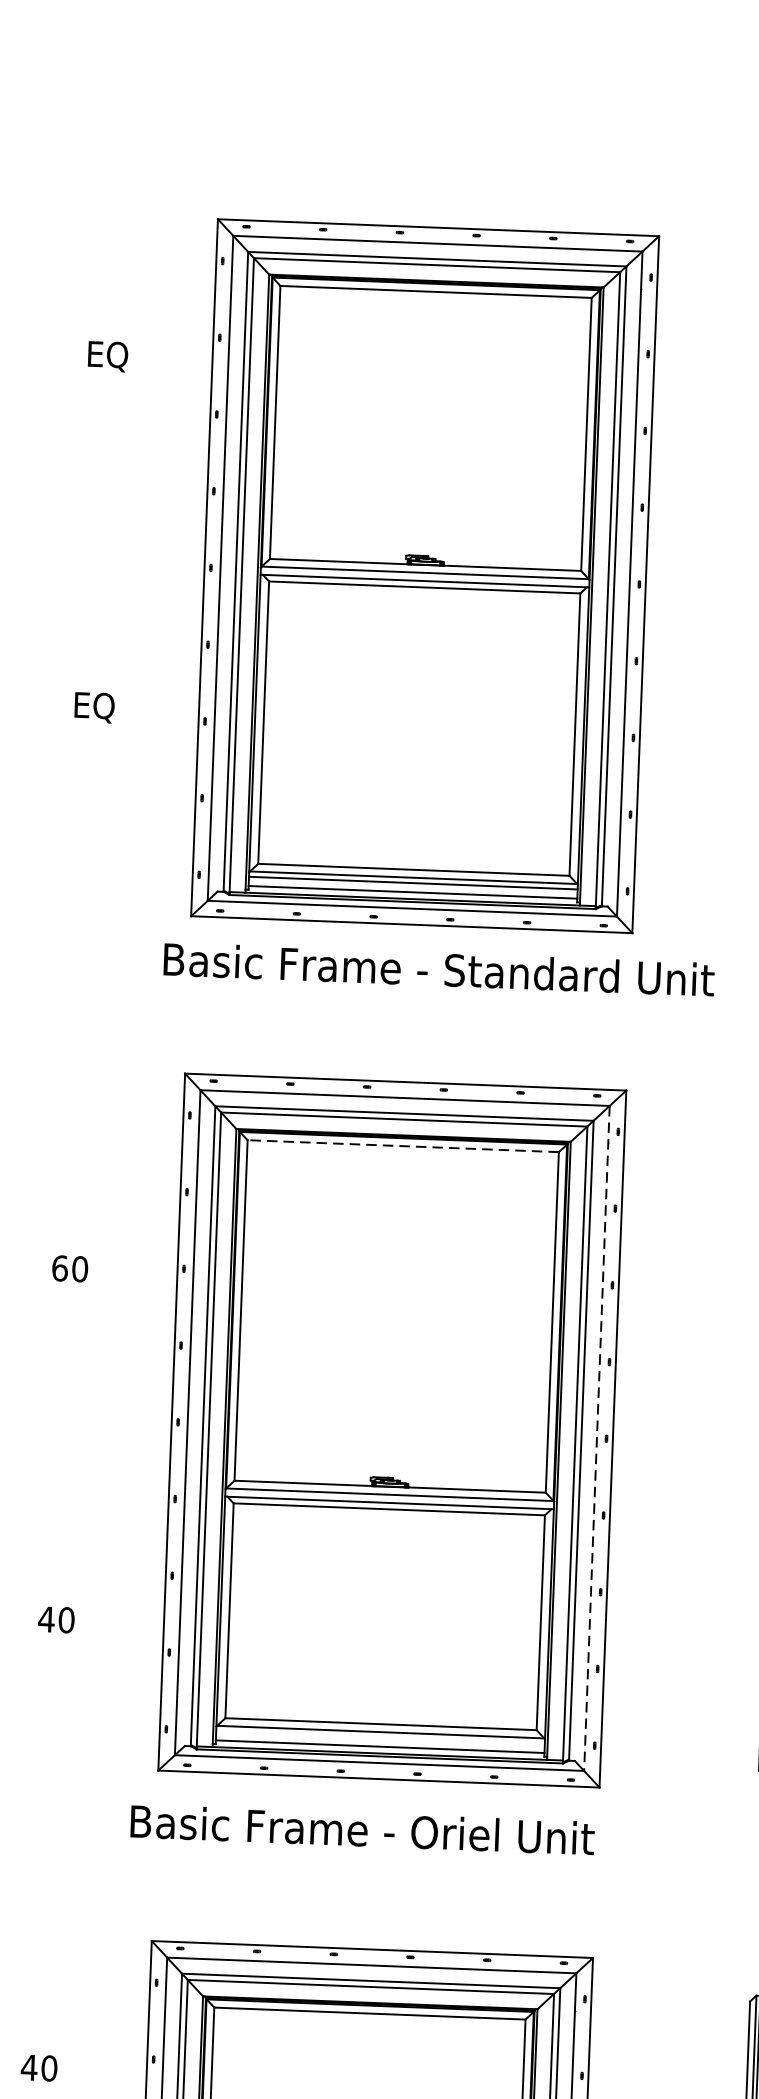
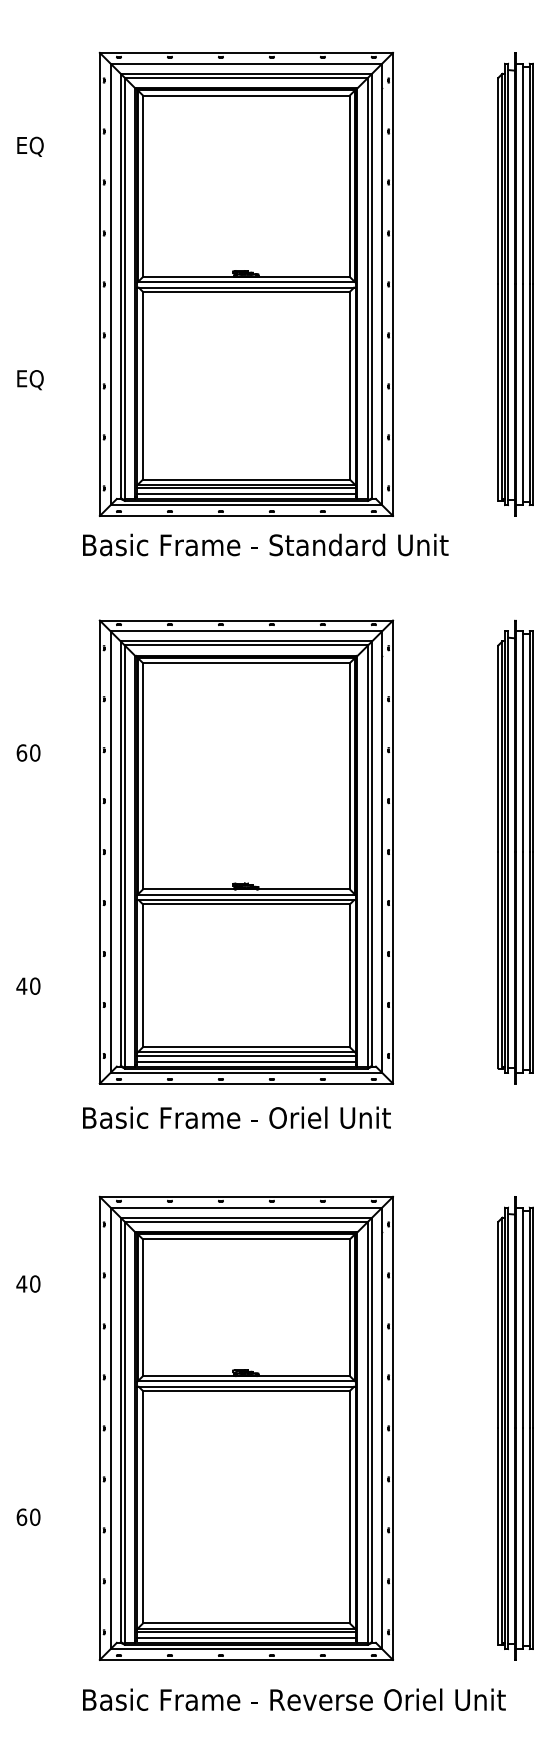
line: (401, 1146) -> (245, 663), dashed -> solid
line: (597, 1439) -> (382, 852), dashed -> solid
line: (380, 1738) -> (246, 1056), added

